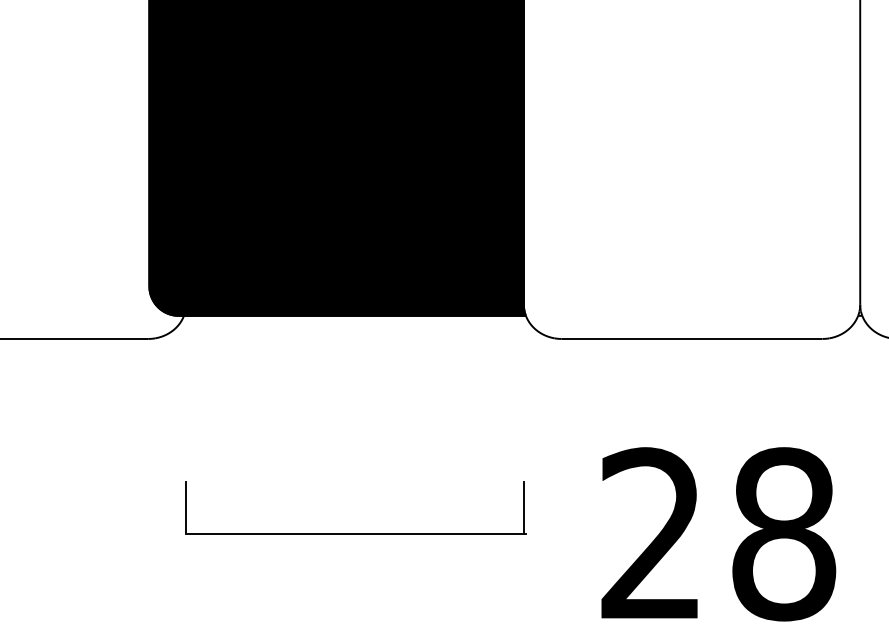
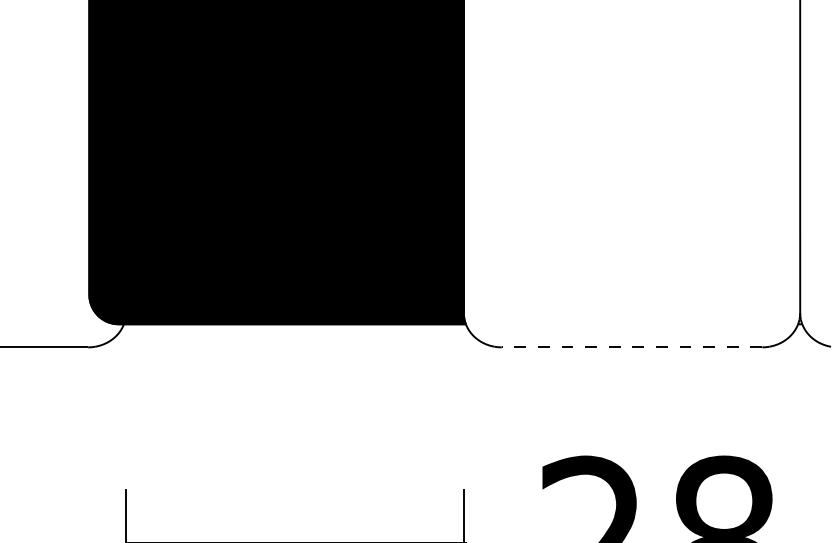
line: (691, 338) -> (631, 346), solid -> dashed

